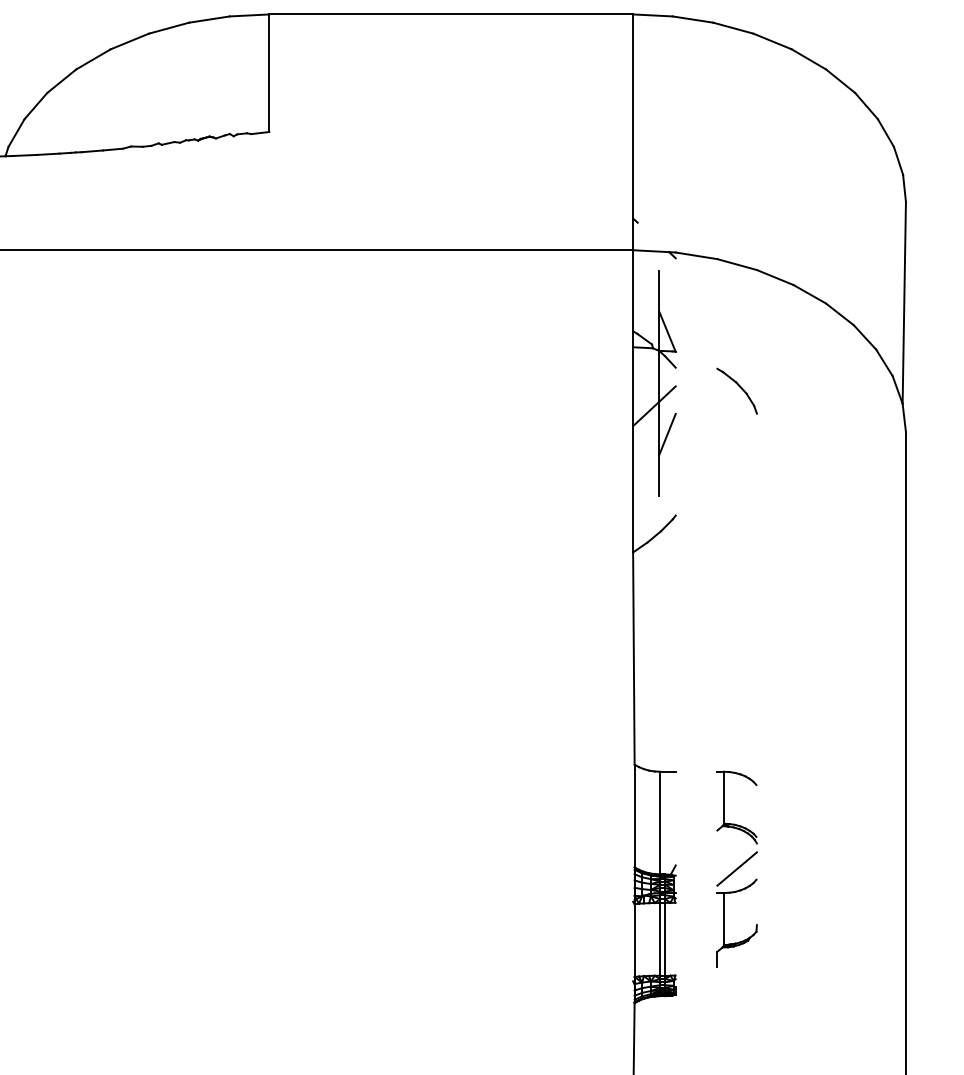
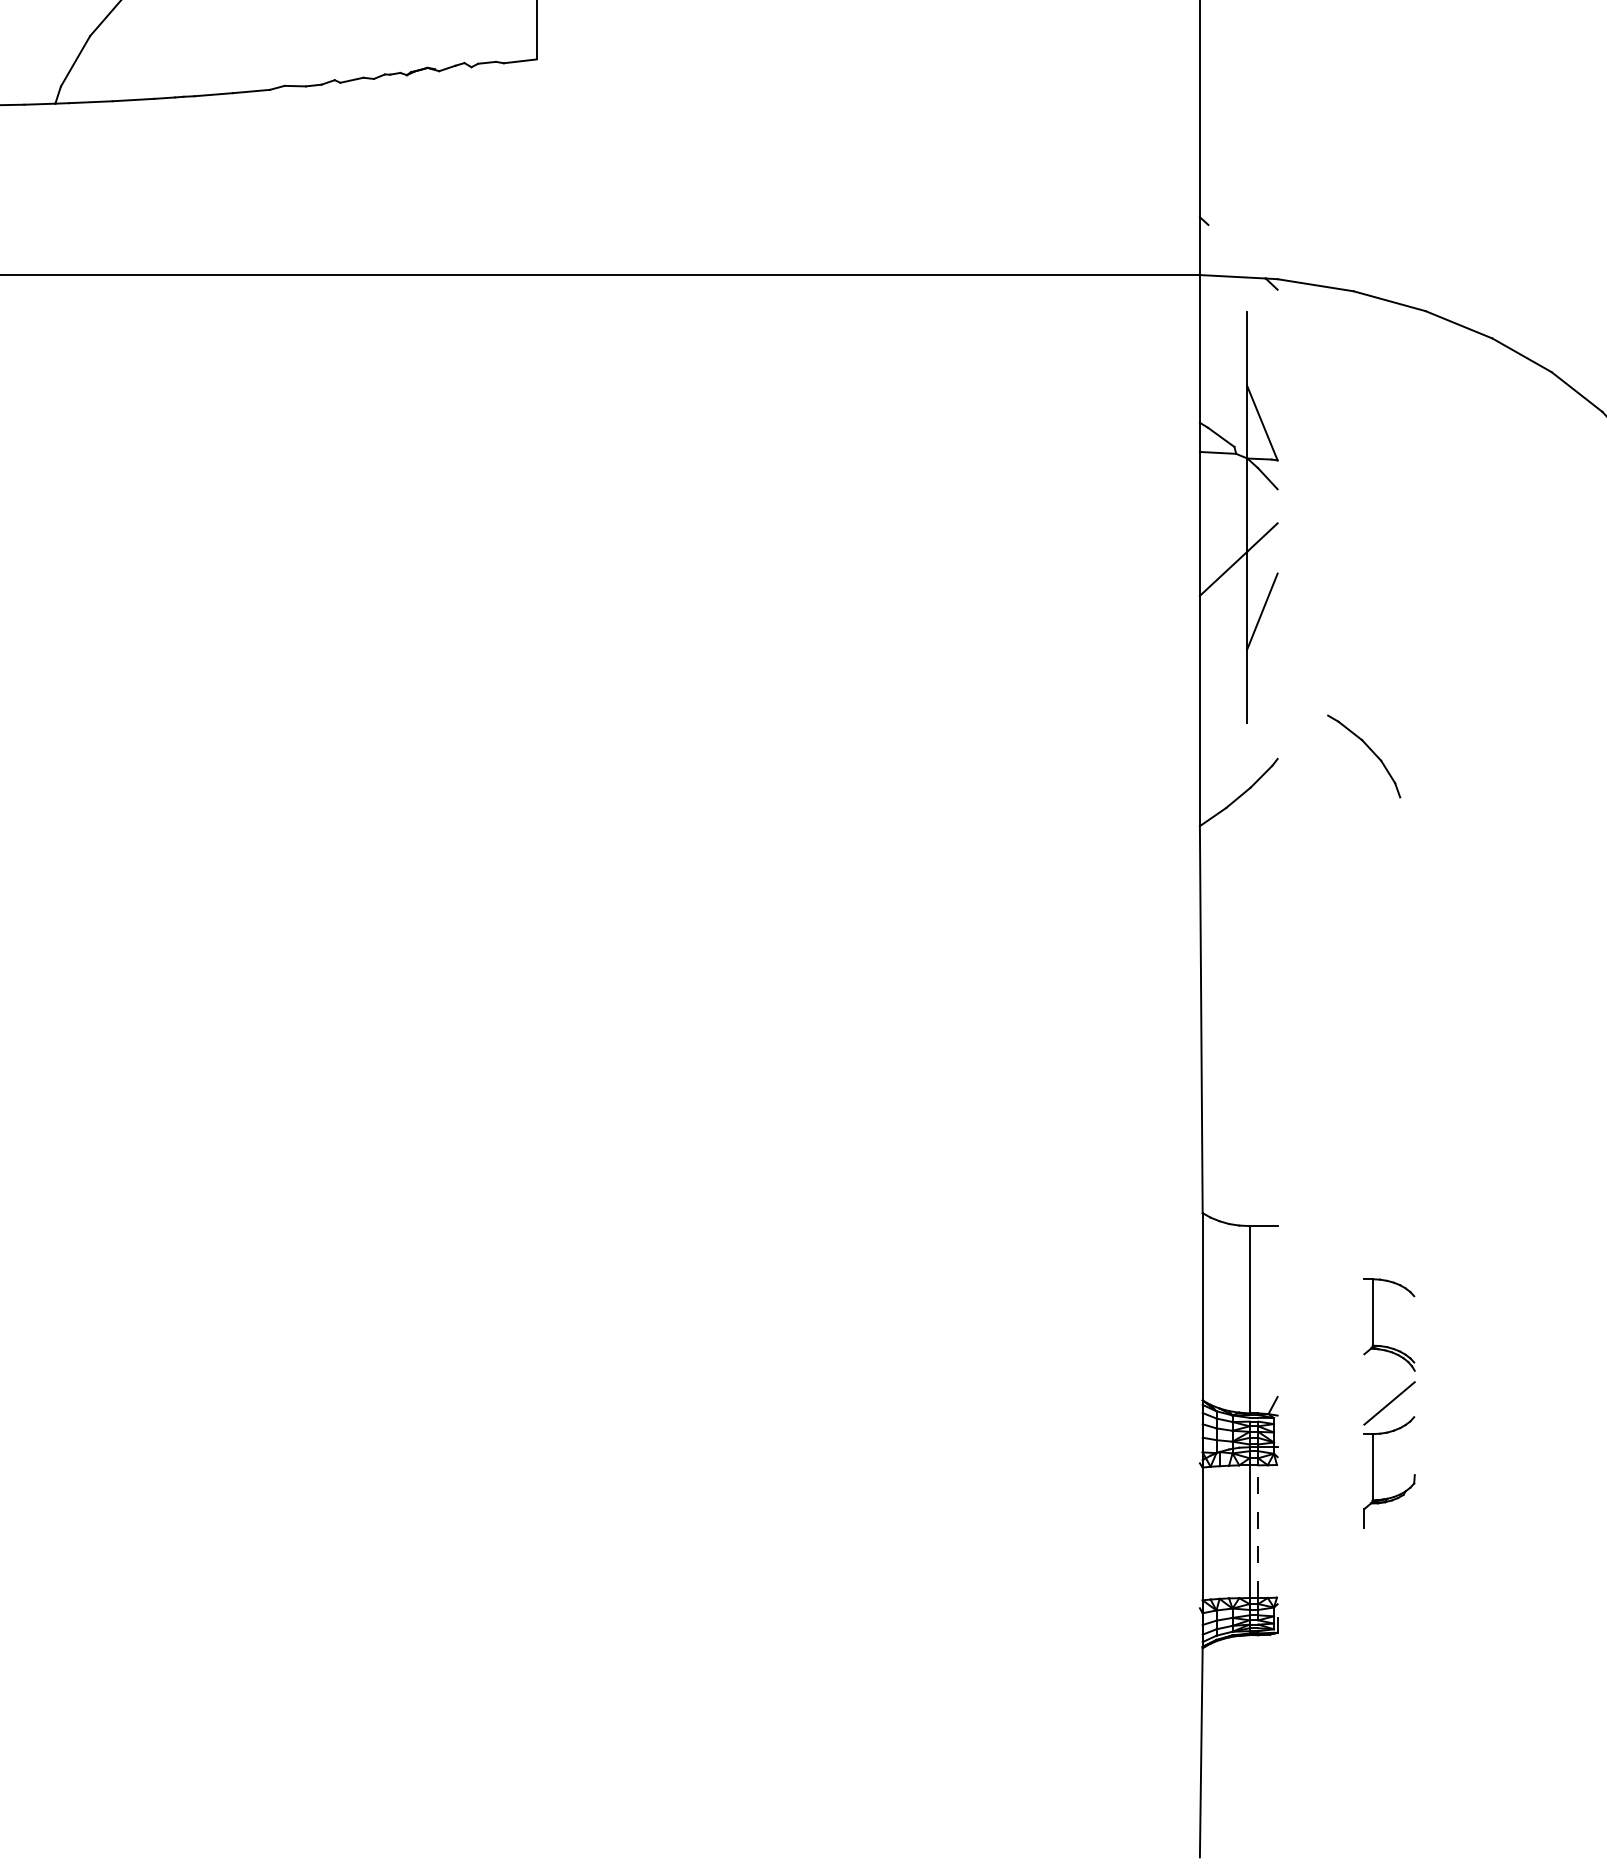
part: (736, 390) -> (1362, 755), moved
part: (736, 868) -> (1388, 1402), size x0.7
line: (665, 938) -> (1258, 1530), solid -> dashed

